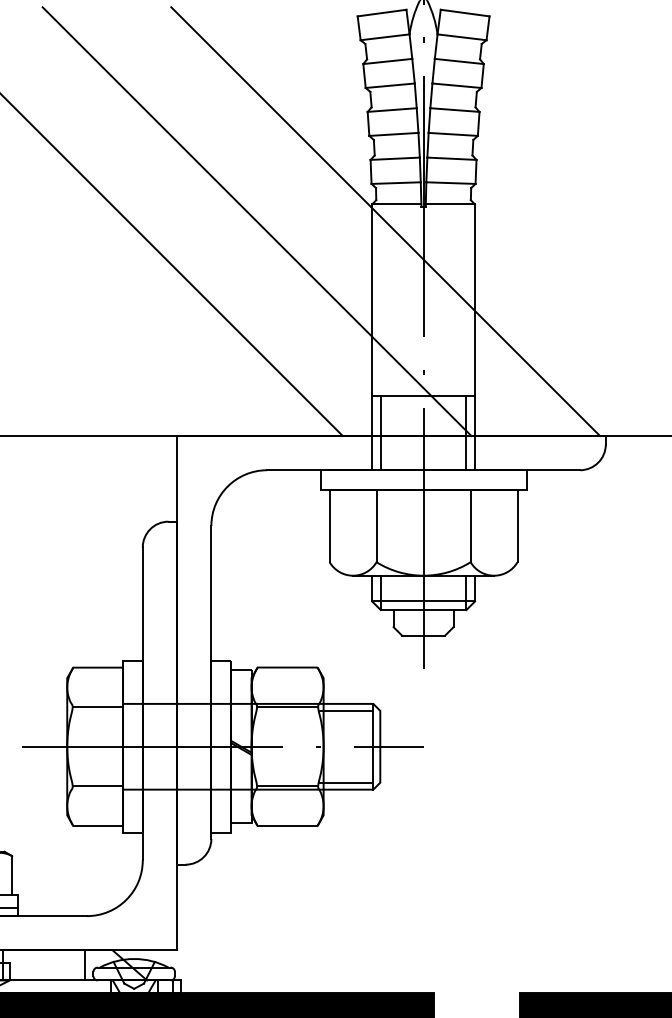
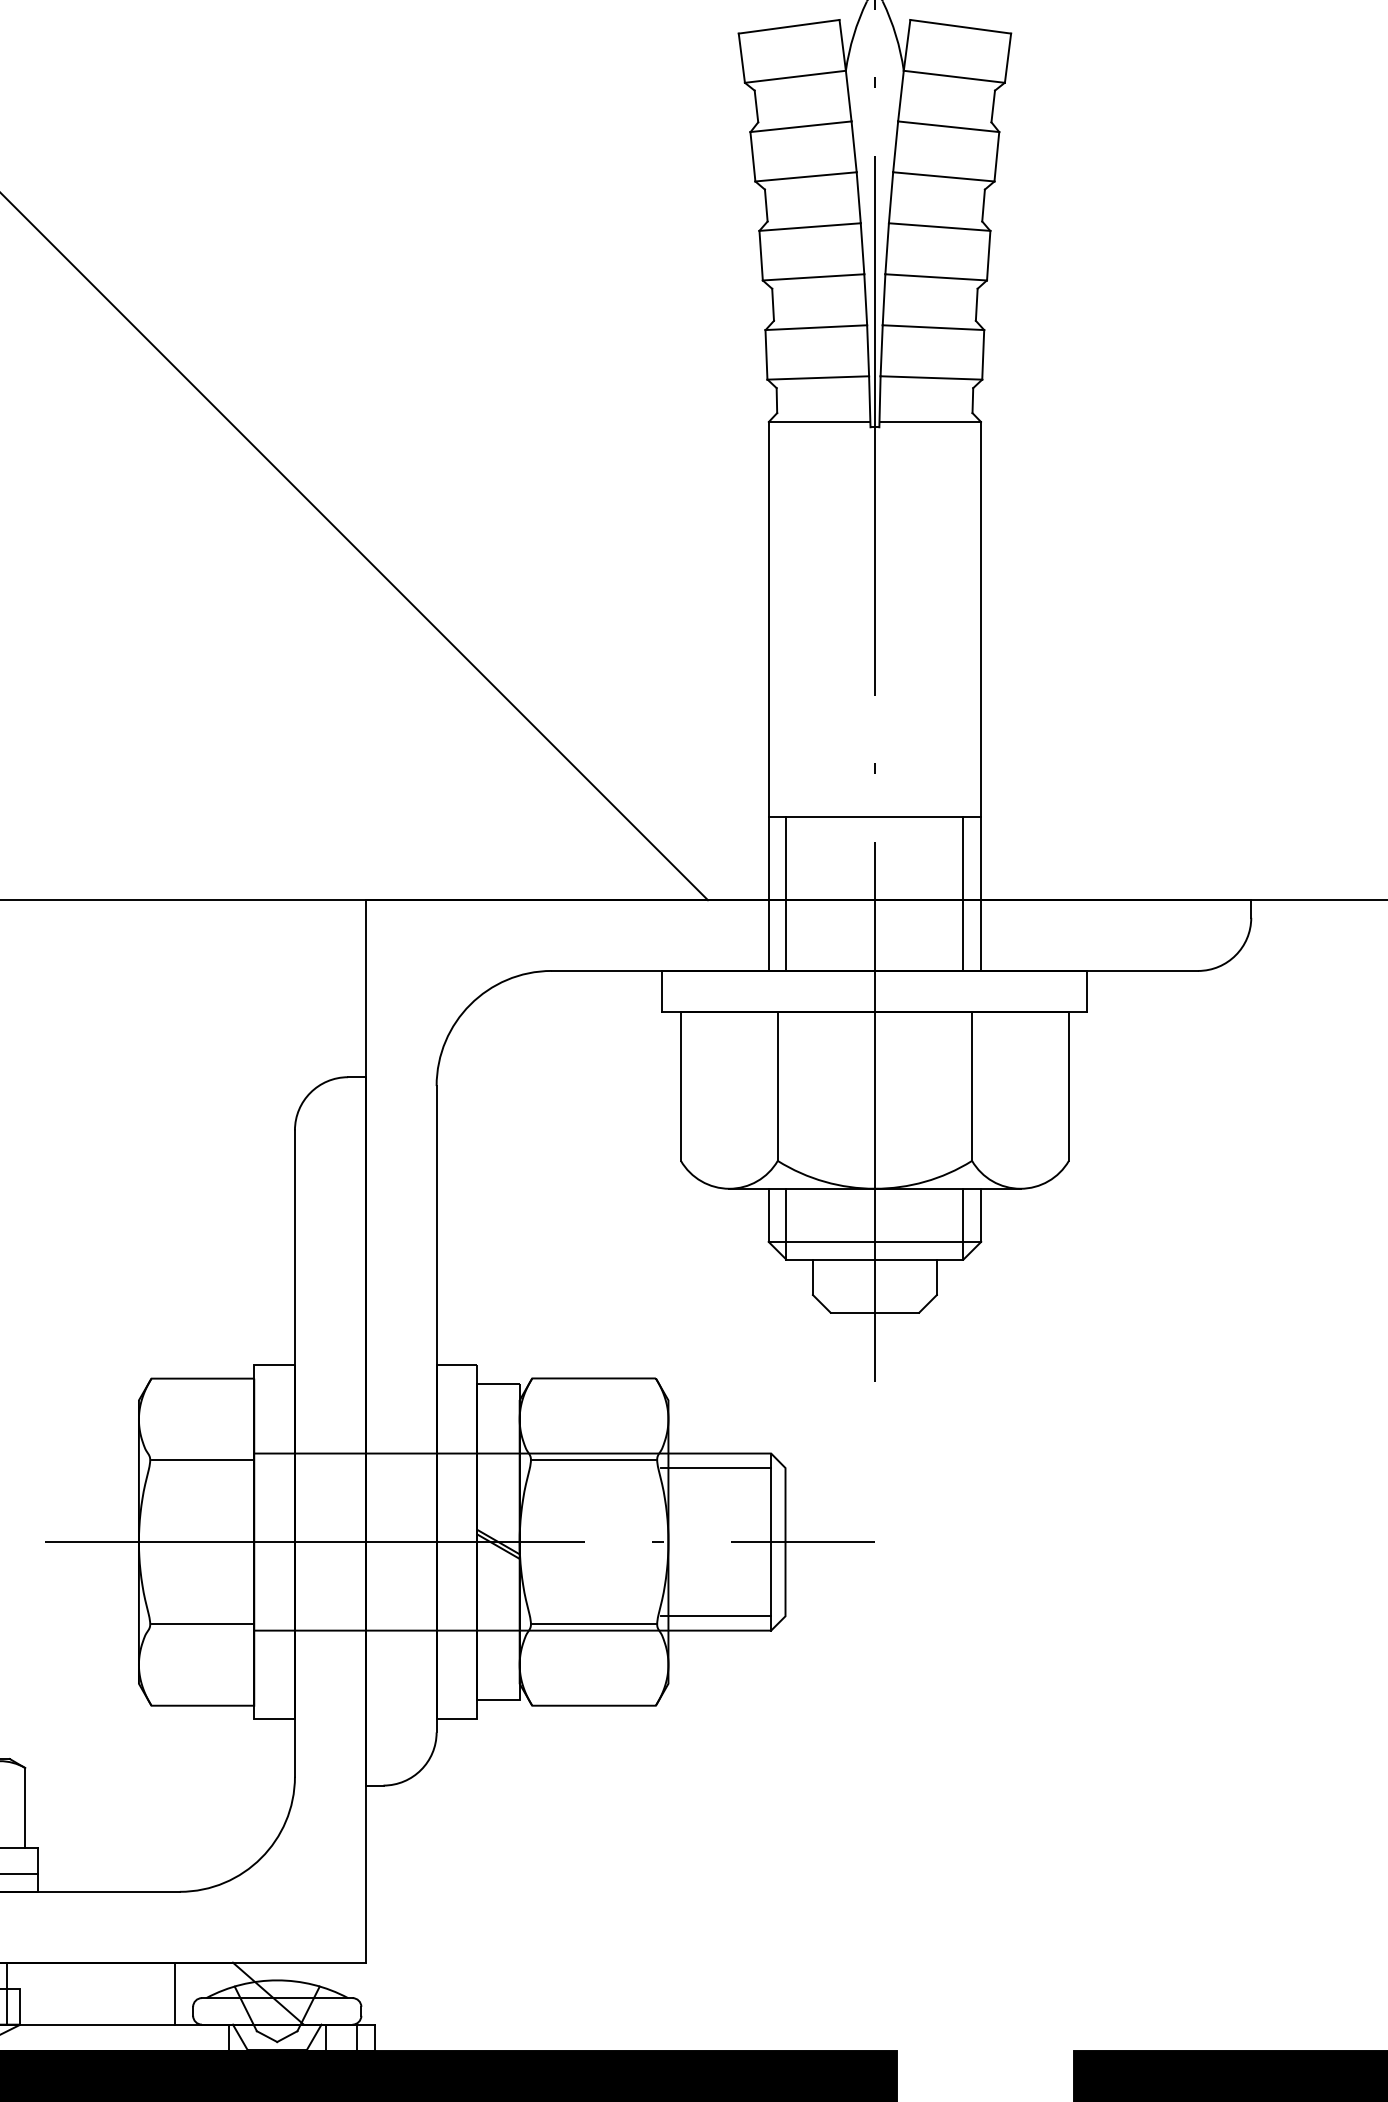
line: (256, 221) -> (529, 457), removed
line: (385, 221) -> (796, 457), removed

